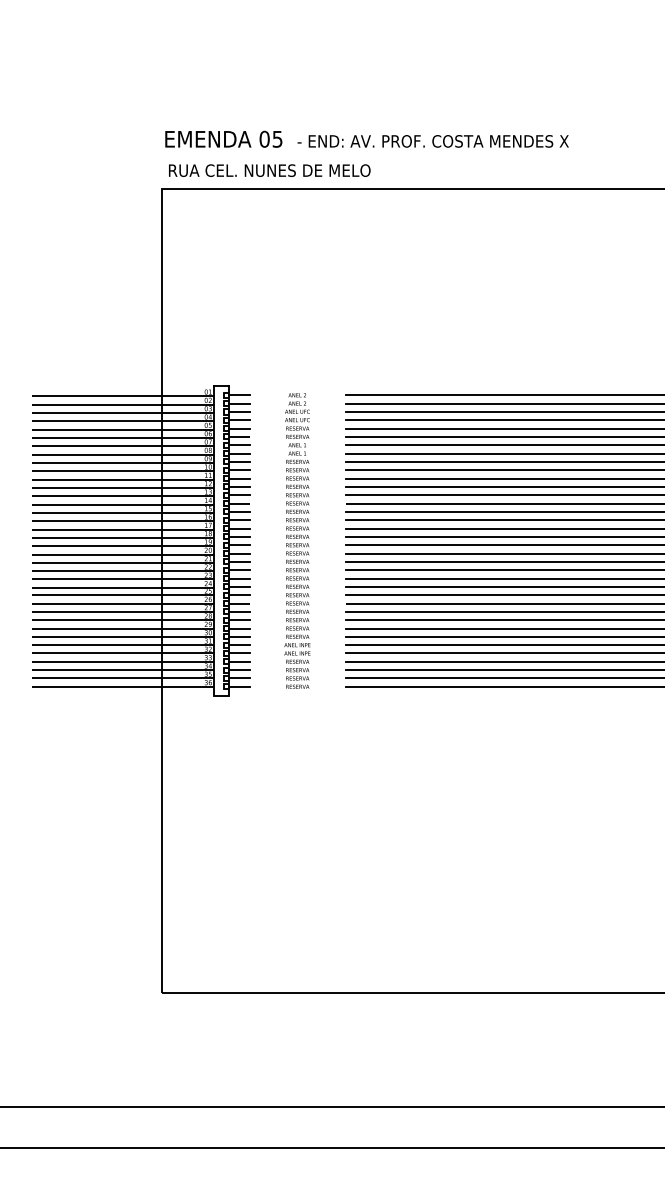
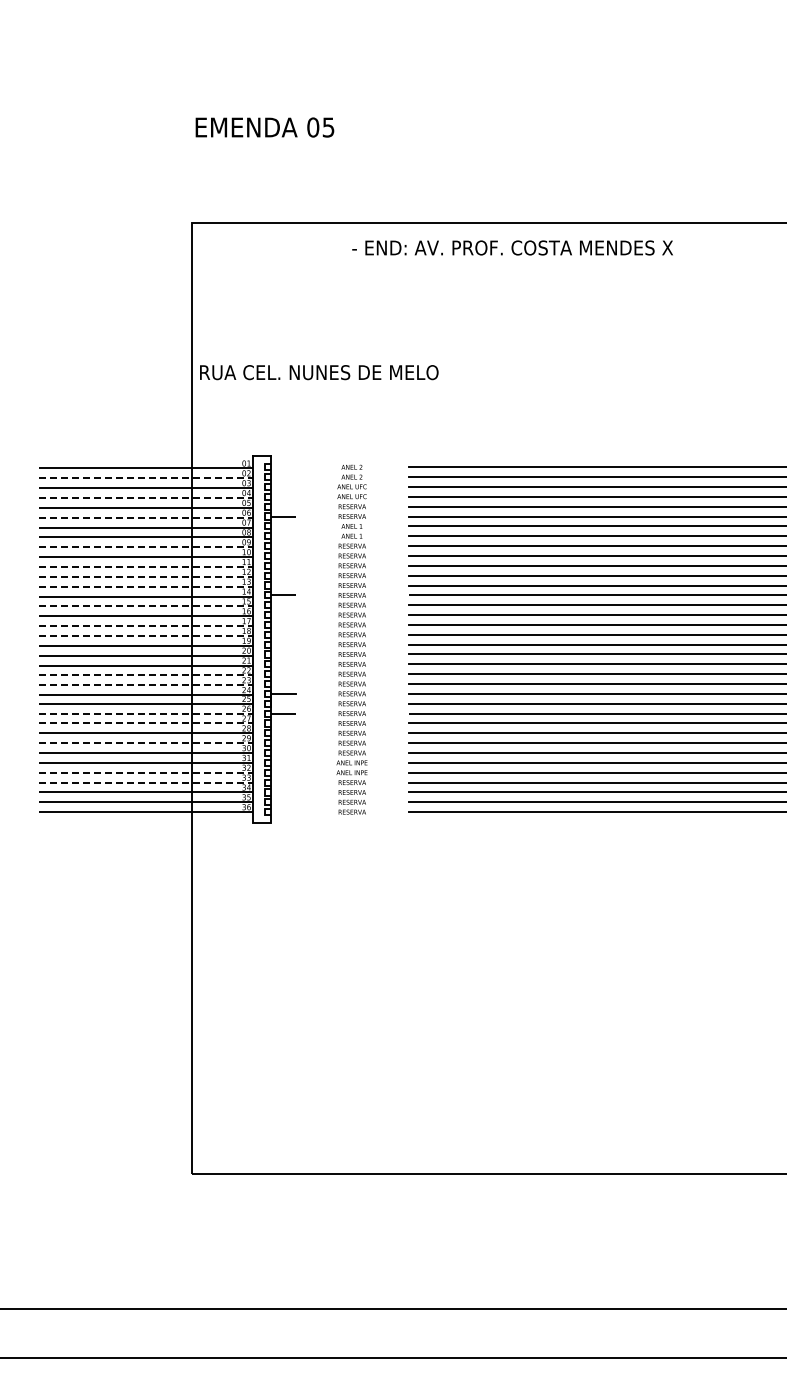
text: (223, 139) -> (264, 127), moved
text: (433, 140) -> (512, 247), moved
text: (269, 170) -> (319, 372), moved
line: (239, 395) -> (283, 467), removed
line: (239, 403) -> (283, 477), removed
line: (123, 404) -> (146, 478), solid -> dashed
line: (239, 411) -> (283, 486), removed
line: (239, 419) -> (283, 496), removed
line: (123, 421) -> (146, 498), solid -> dashed
line: (239, 428) -> (283, 506), removed
line: (123, 437) -> (146, 517), solid -> dashed
line: (239, 445) -> (283, 526), removed
line: (239, 453) -> (283, 536), removed
line: (239, 462) -> (283, 546), removed
line: (123, 463) -> (146, 547), solid -> dashed
line: (239, 469) -> (283, 555), removed
line: (239, 478) -> (283, 565), removed
line: (123, 479) -> (146, 566), solid -> dashed
line: (239, 486) -> (283, 575), removed
line: (123, 487) -> (146, 576), solid -> dashed
line: (239, 495) -> (283, 585), removed
line: (123, 496) -> (146, 586), solid -> dashed
line: (123, 512) -> (146, 606), solid -> dashed
line: (239, 512) -> (283, 605), removed
line: (239, 520) -> (283, 615), removed
line: (239, 528) -> (283, 624), removed
line: (123, 529) -> (146, 626), solid -> dashed
line: (239, 536) -> (283, 634), removed
line: (123, 537) -> (146, 635), solid -> dashed
line: (239, 545) -> (283, 644), removed
line: (239, 553) -> (283, 654), removed
line: (239, 561) -> (283, 664), removed
line: (239, 570) -> (283, 674), removed
line: (123, 571) -> (146, 675), solid -> dashed
line: (239, 578) -> (283, 684), removed
line: (123, 579) -> (146, 685), solid -> dashed
line: (239, 594) -> (283, 703), removed
line: (123, 603) -> (146, 713), solid -> dashed
line: (123, 611) -> (146, 723), solid -> dashed
line: (239, 611) -> (283, 723), removed
line: (239, 620) -> (283, 733), removed
line: (123, 628) -> (146, 743), solid -> dashed
line: (239, 628) -> (283, 743), removed
line: (239, 637) -> (283, 753), removed
line: (239, 644) -> (283, 762), removed
line: (123, 653) -> (146, 772), solid -> dashed
line: (239, 653) -> (283, 772), removed
line: (123, 661) -> (146, 782), solid -> dashed
line: (239, 661) -> (283, 782), removed
line: (239, 670) -> (283, 792), removed
line: (239, 678) -> (283, 802), removed
line: (239, 687) -> (283, 812), removed

